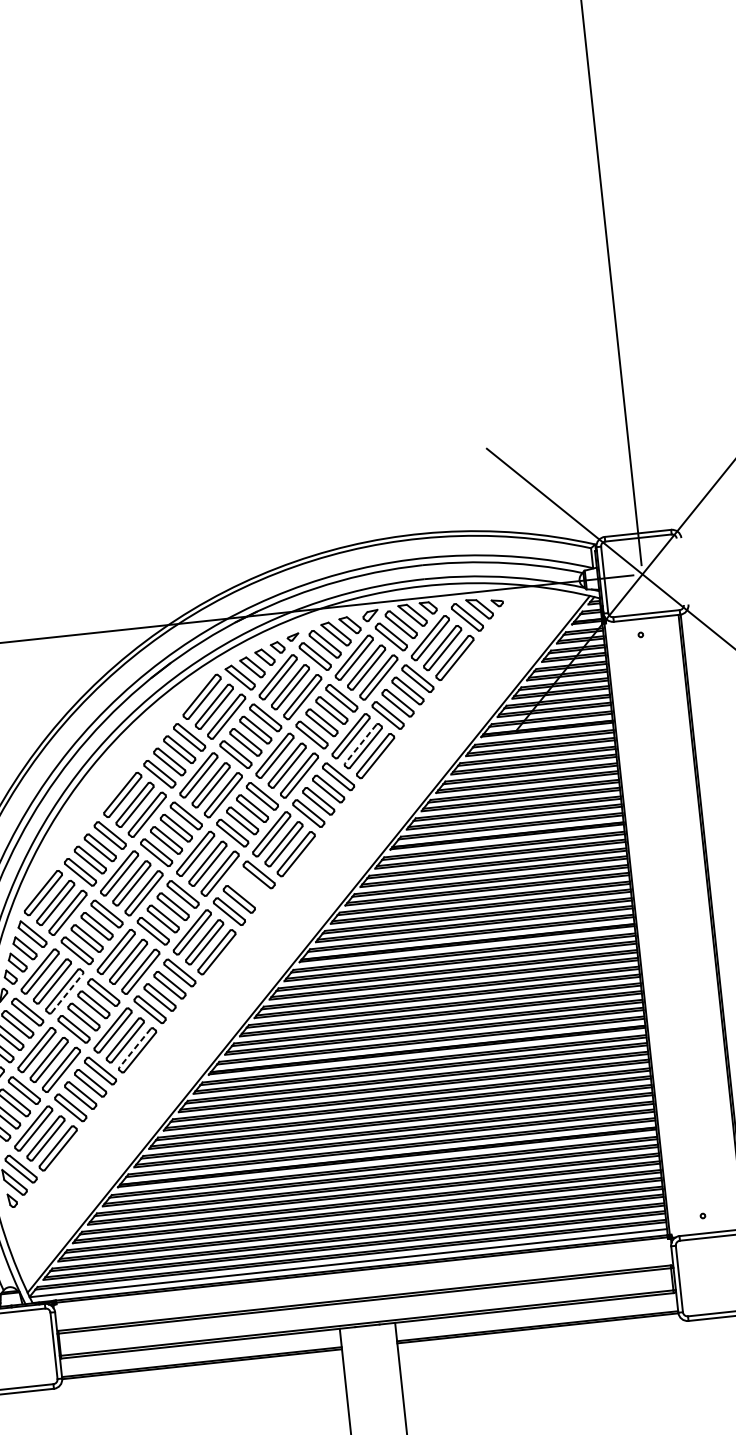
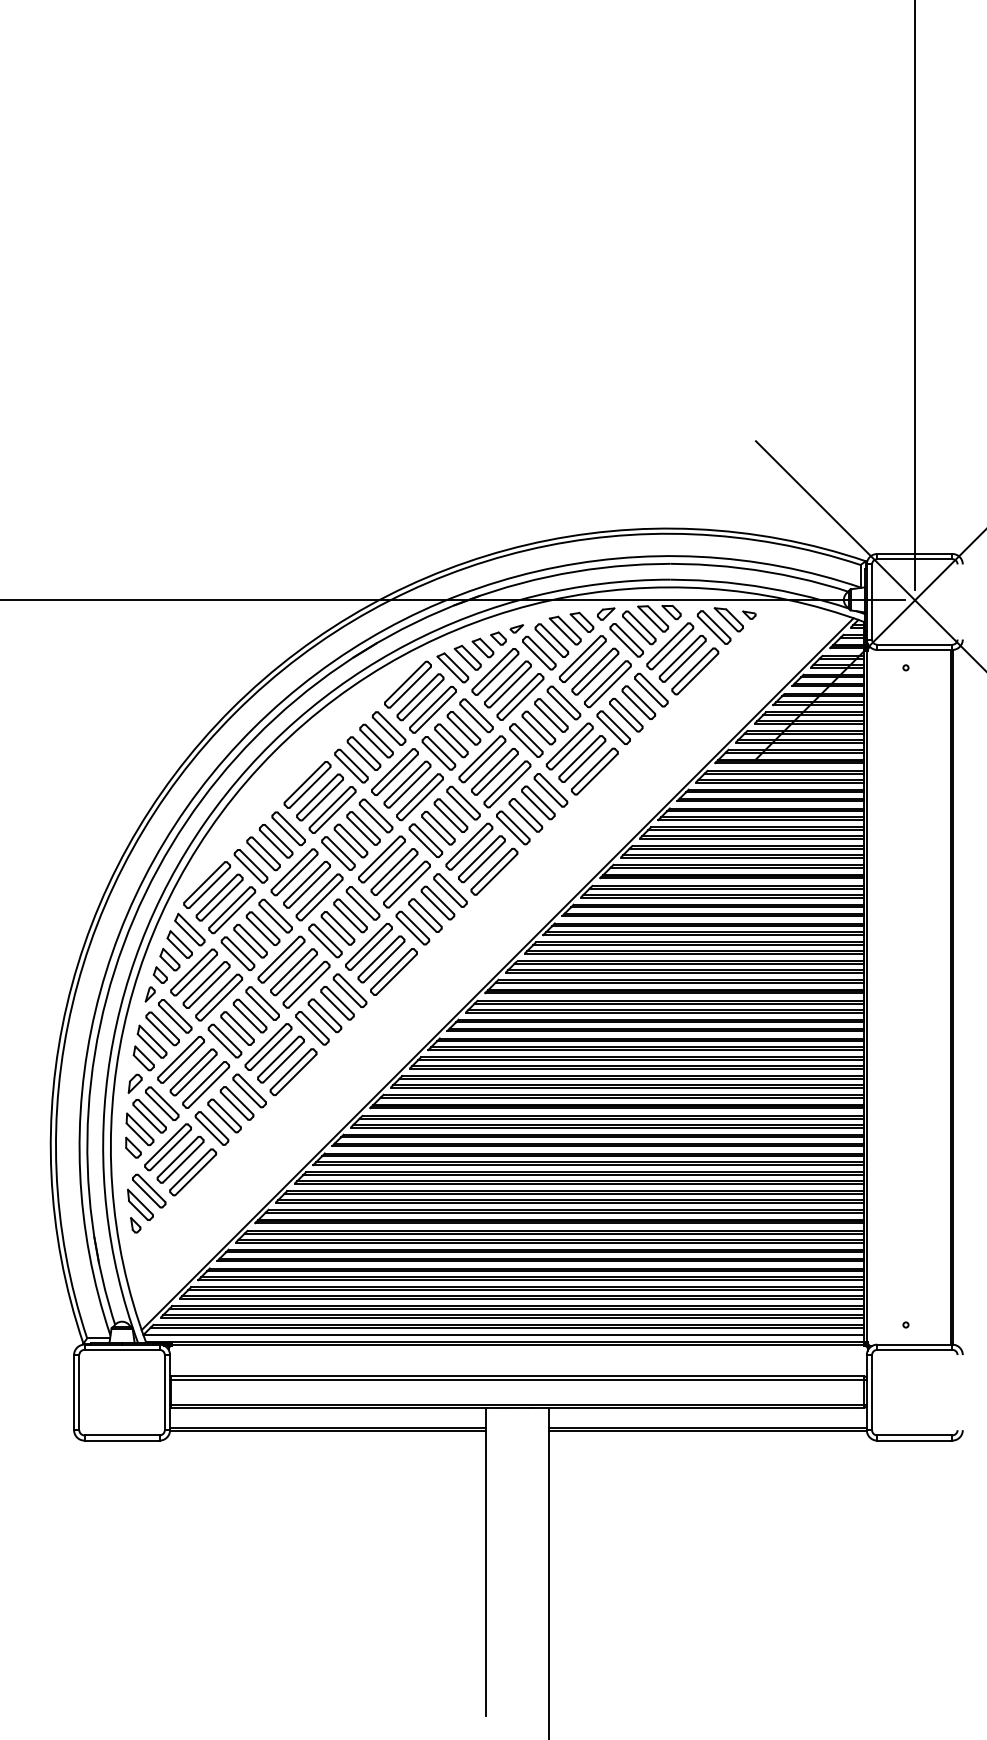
line: (360, 744) -> (579, 756), dashed -> solid
part: (248, 886) -> (437, 902), added
line: (67, 992) -> (222, 999), dashed -> solid
line: (134, 1048) -> (290, 1069), dashed -> solid

